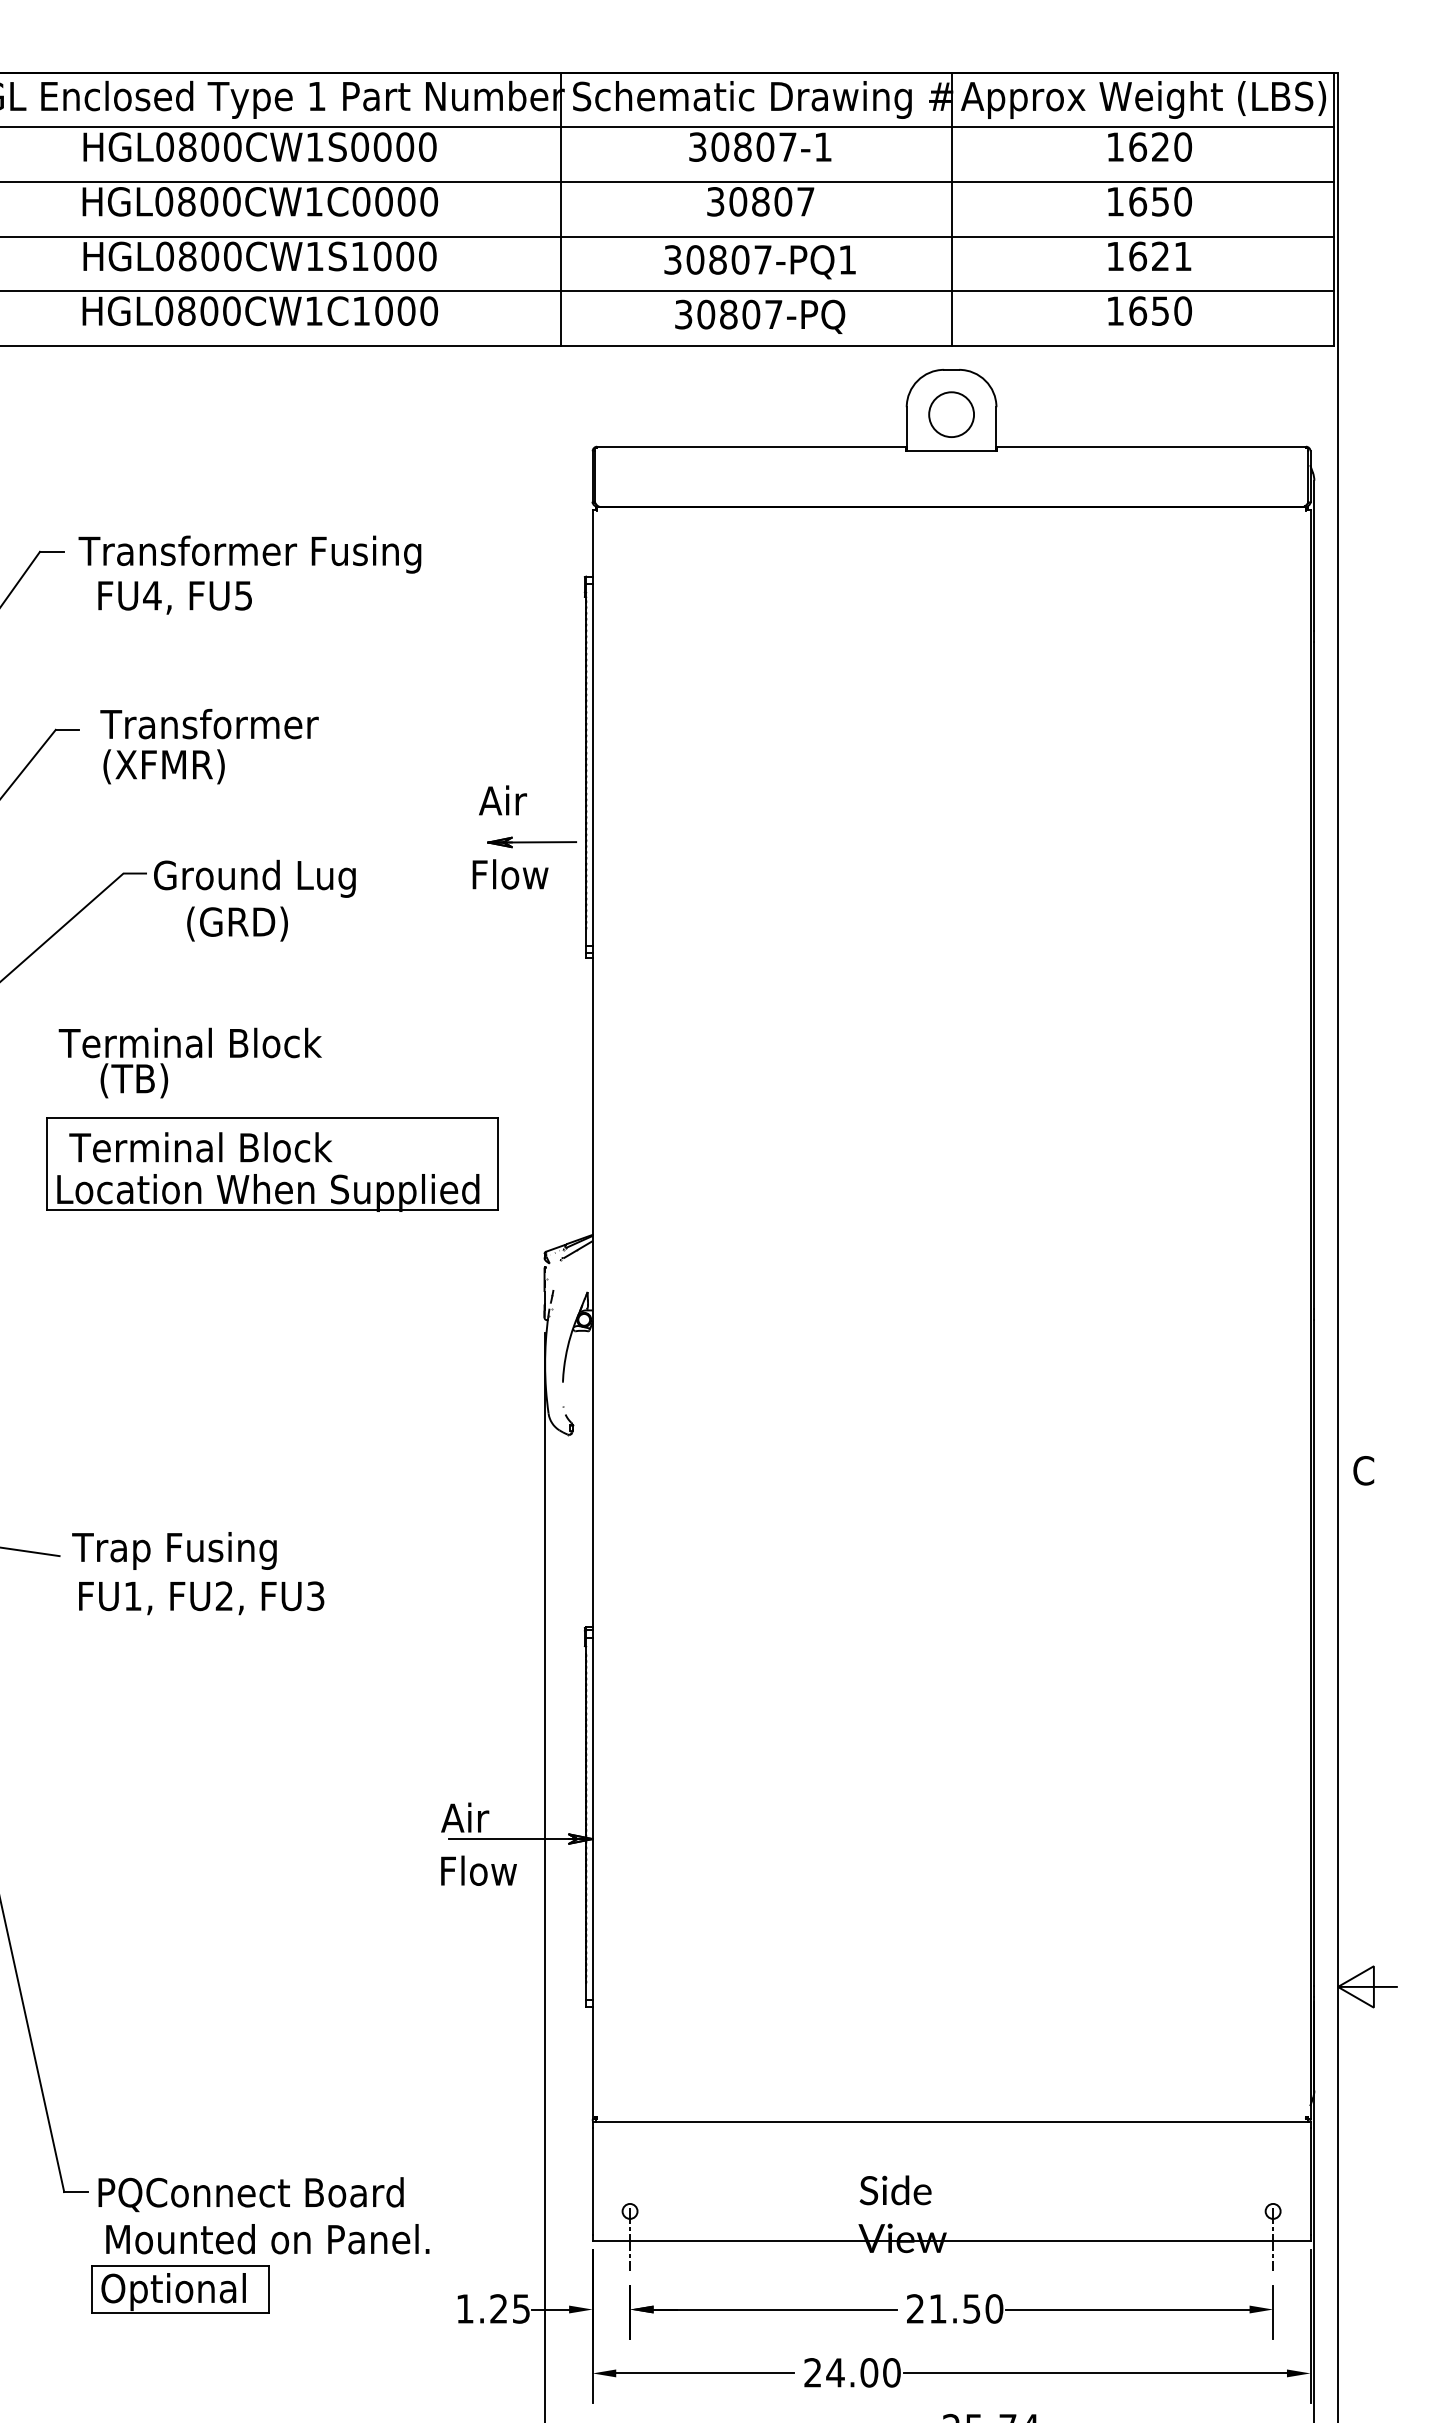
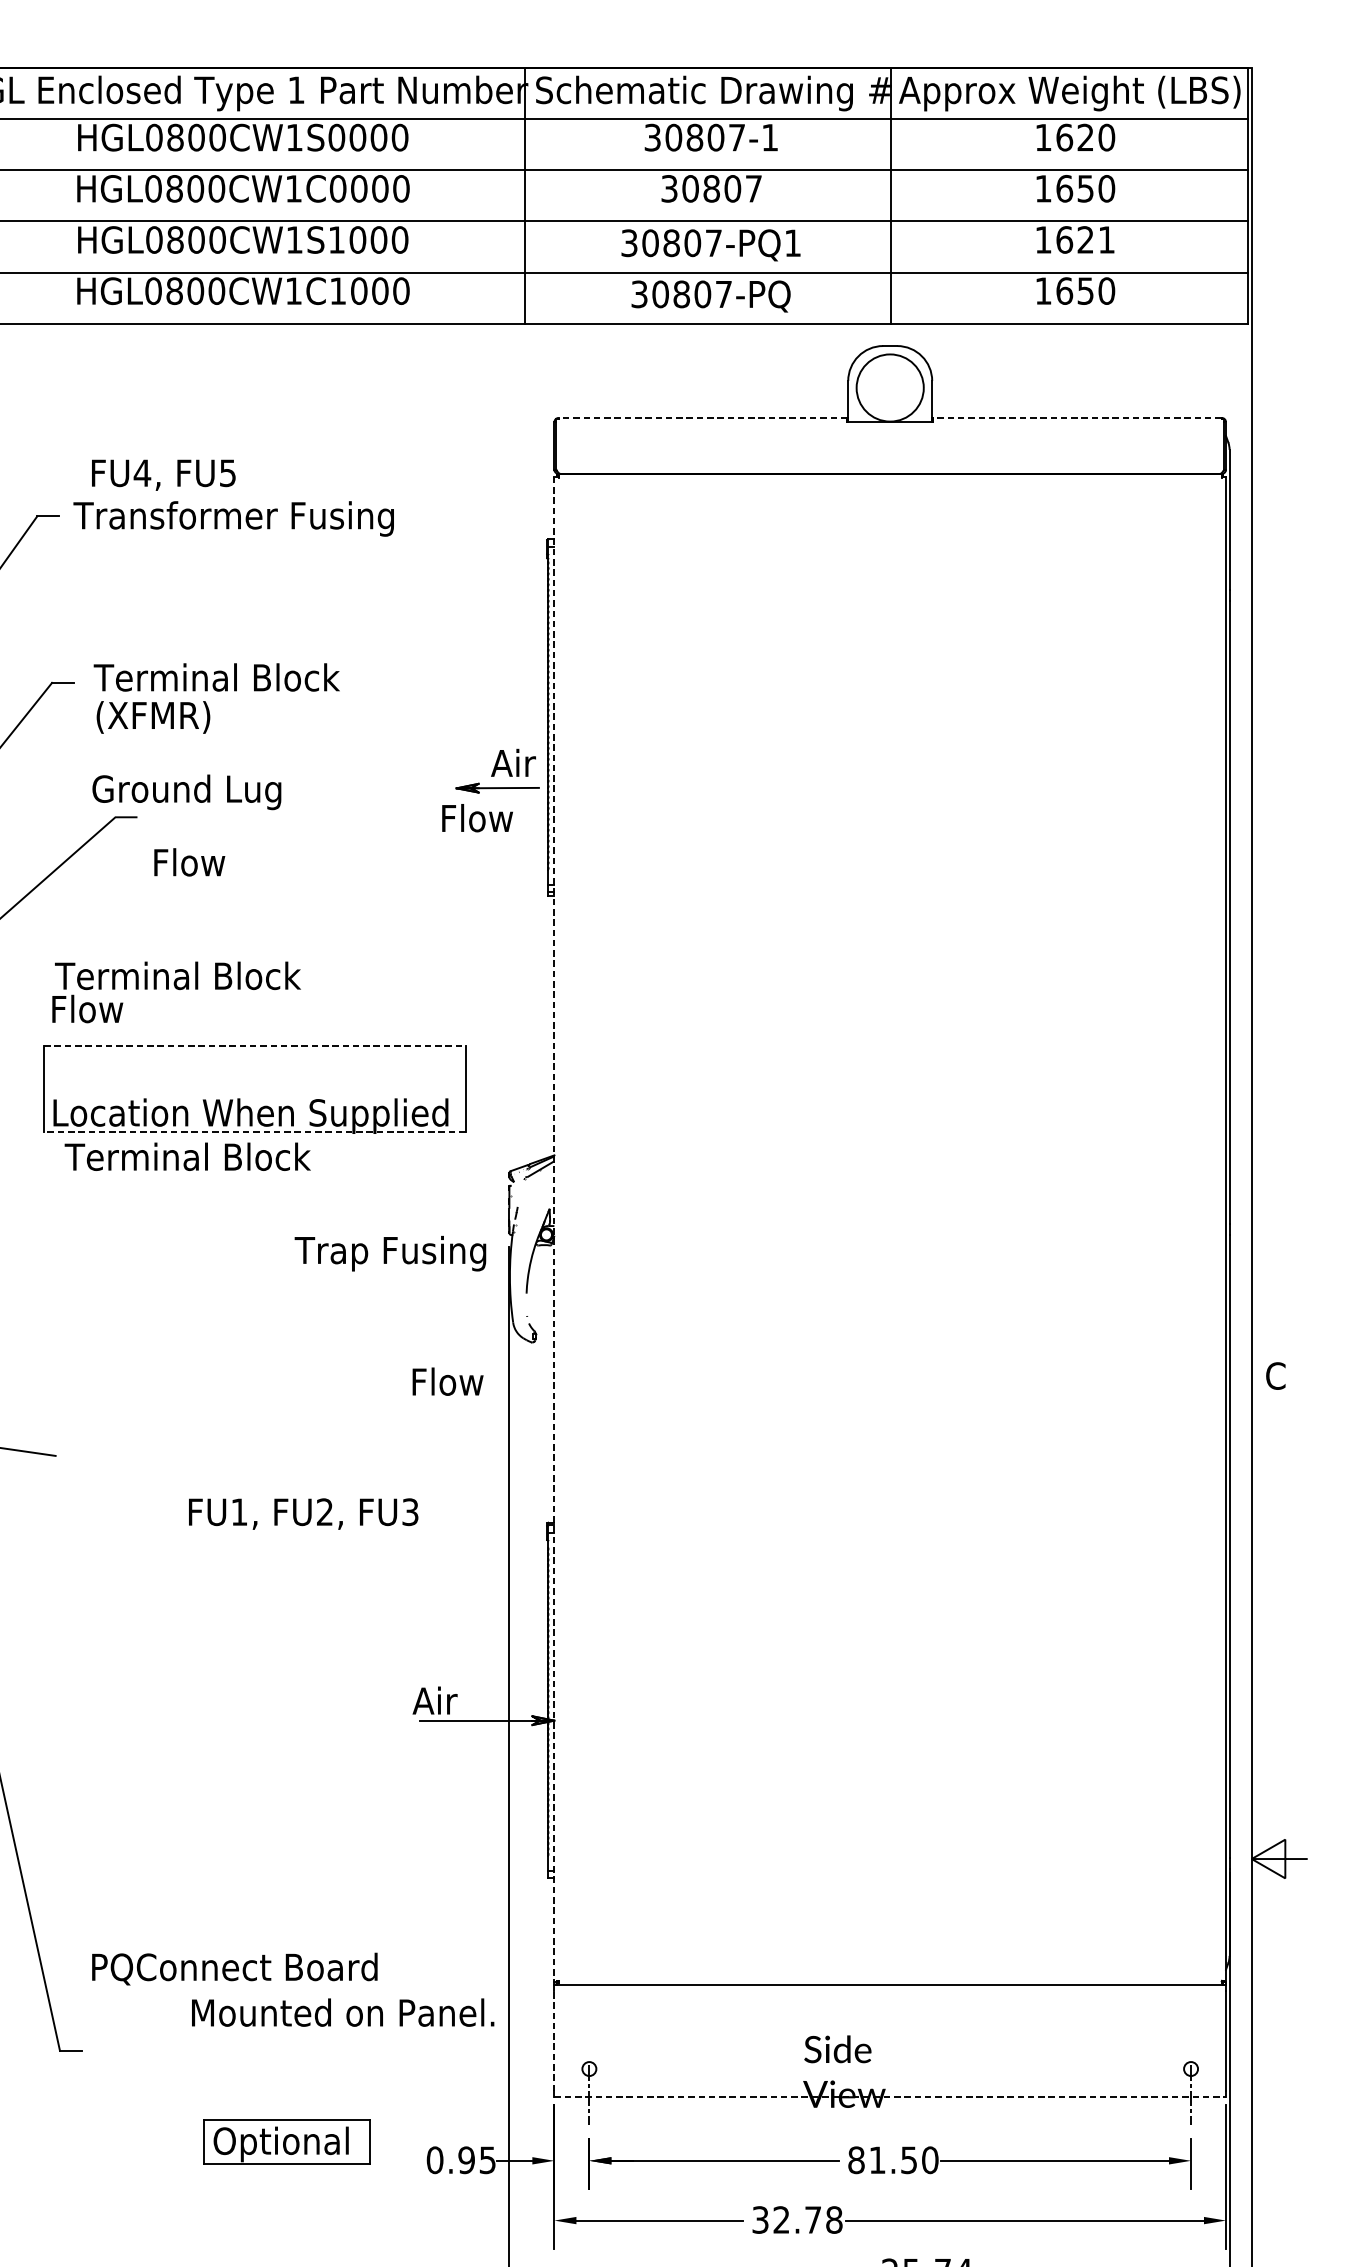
circle: (951, 414) -> (890, 387), size x1.6
line: (751, 446) -> (703, 417), solid -> dashed
line: (1151, 446) -> (1077, 417), solid -> dashed
text: (174, 597) -> (163, 474), moved
text: (243, 723) -> (227, 676), Transformer -> Terminal Block
text: (502, 800) -> (513, 763), moved
text: (254, 878) -> (186, 792), moved
text: (226, 923) -> (211, 864), (GRD) -> Flow
text: (112, 1080) -> (105, 1010), (TB) -> Flow
line: (273, 1118) -> (255, 1046), solid -> dashed
text: (200, 1147) -> (187, 1156), moved
line: (272, 1209) -> (254, 1131), solid -> dashed
line: (592, 1314) -> (554, 1229), solid -> dashed
text: (174, 1550) -> (390, 1253), moved
text: (201, 1598) -> (303, 1514), moved
text: (478, 1870) -> (447, 1381), moved
line: (592, 2181) -> (554, 2041), solid -> dashed
text: (250, 2194) -> (234, 1968), moved
text: (267, 2239) -> (342, 2012), moved
line: (951, 2241) -> (890, 2097), solid -> dashed
part: (180, 2289) -> (287, 2142), moved
text: (481, 2308) -> (450, 2159), 1.25 -> 0.95
text: (915, 2308) -> (856, 2159), 21.50 -> 81.50
text: (852, 2372) -> (797, 2219), 24.00 -> 32.78

